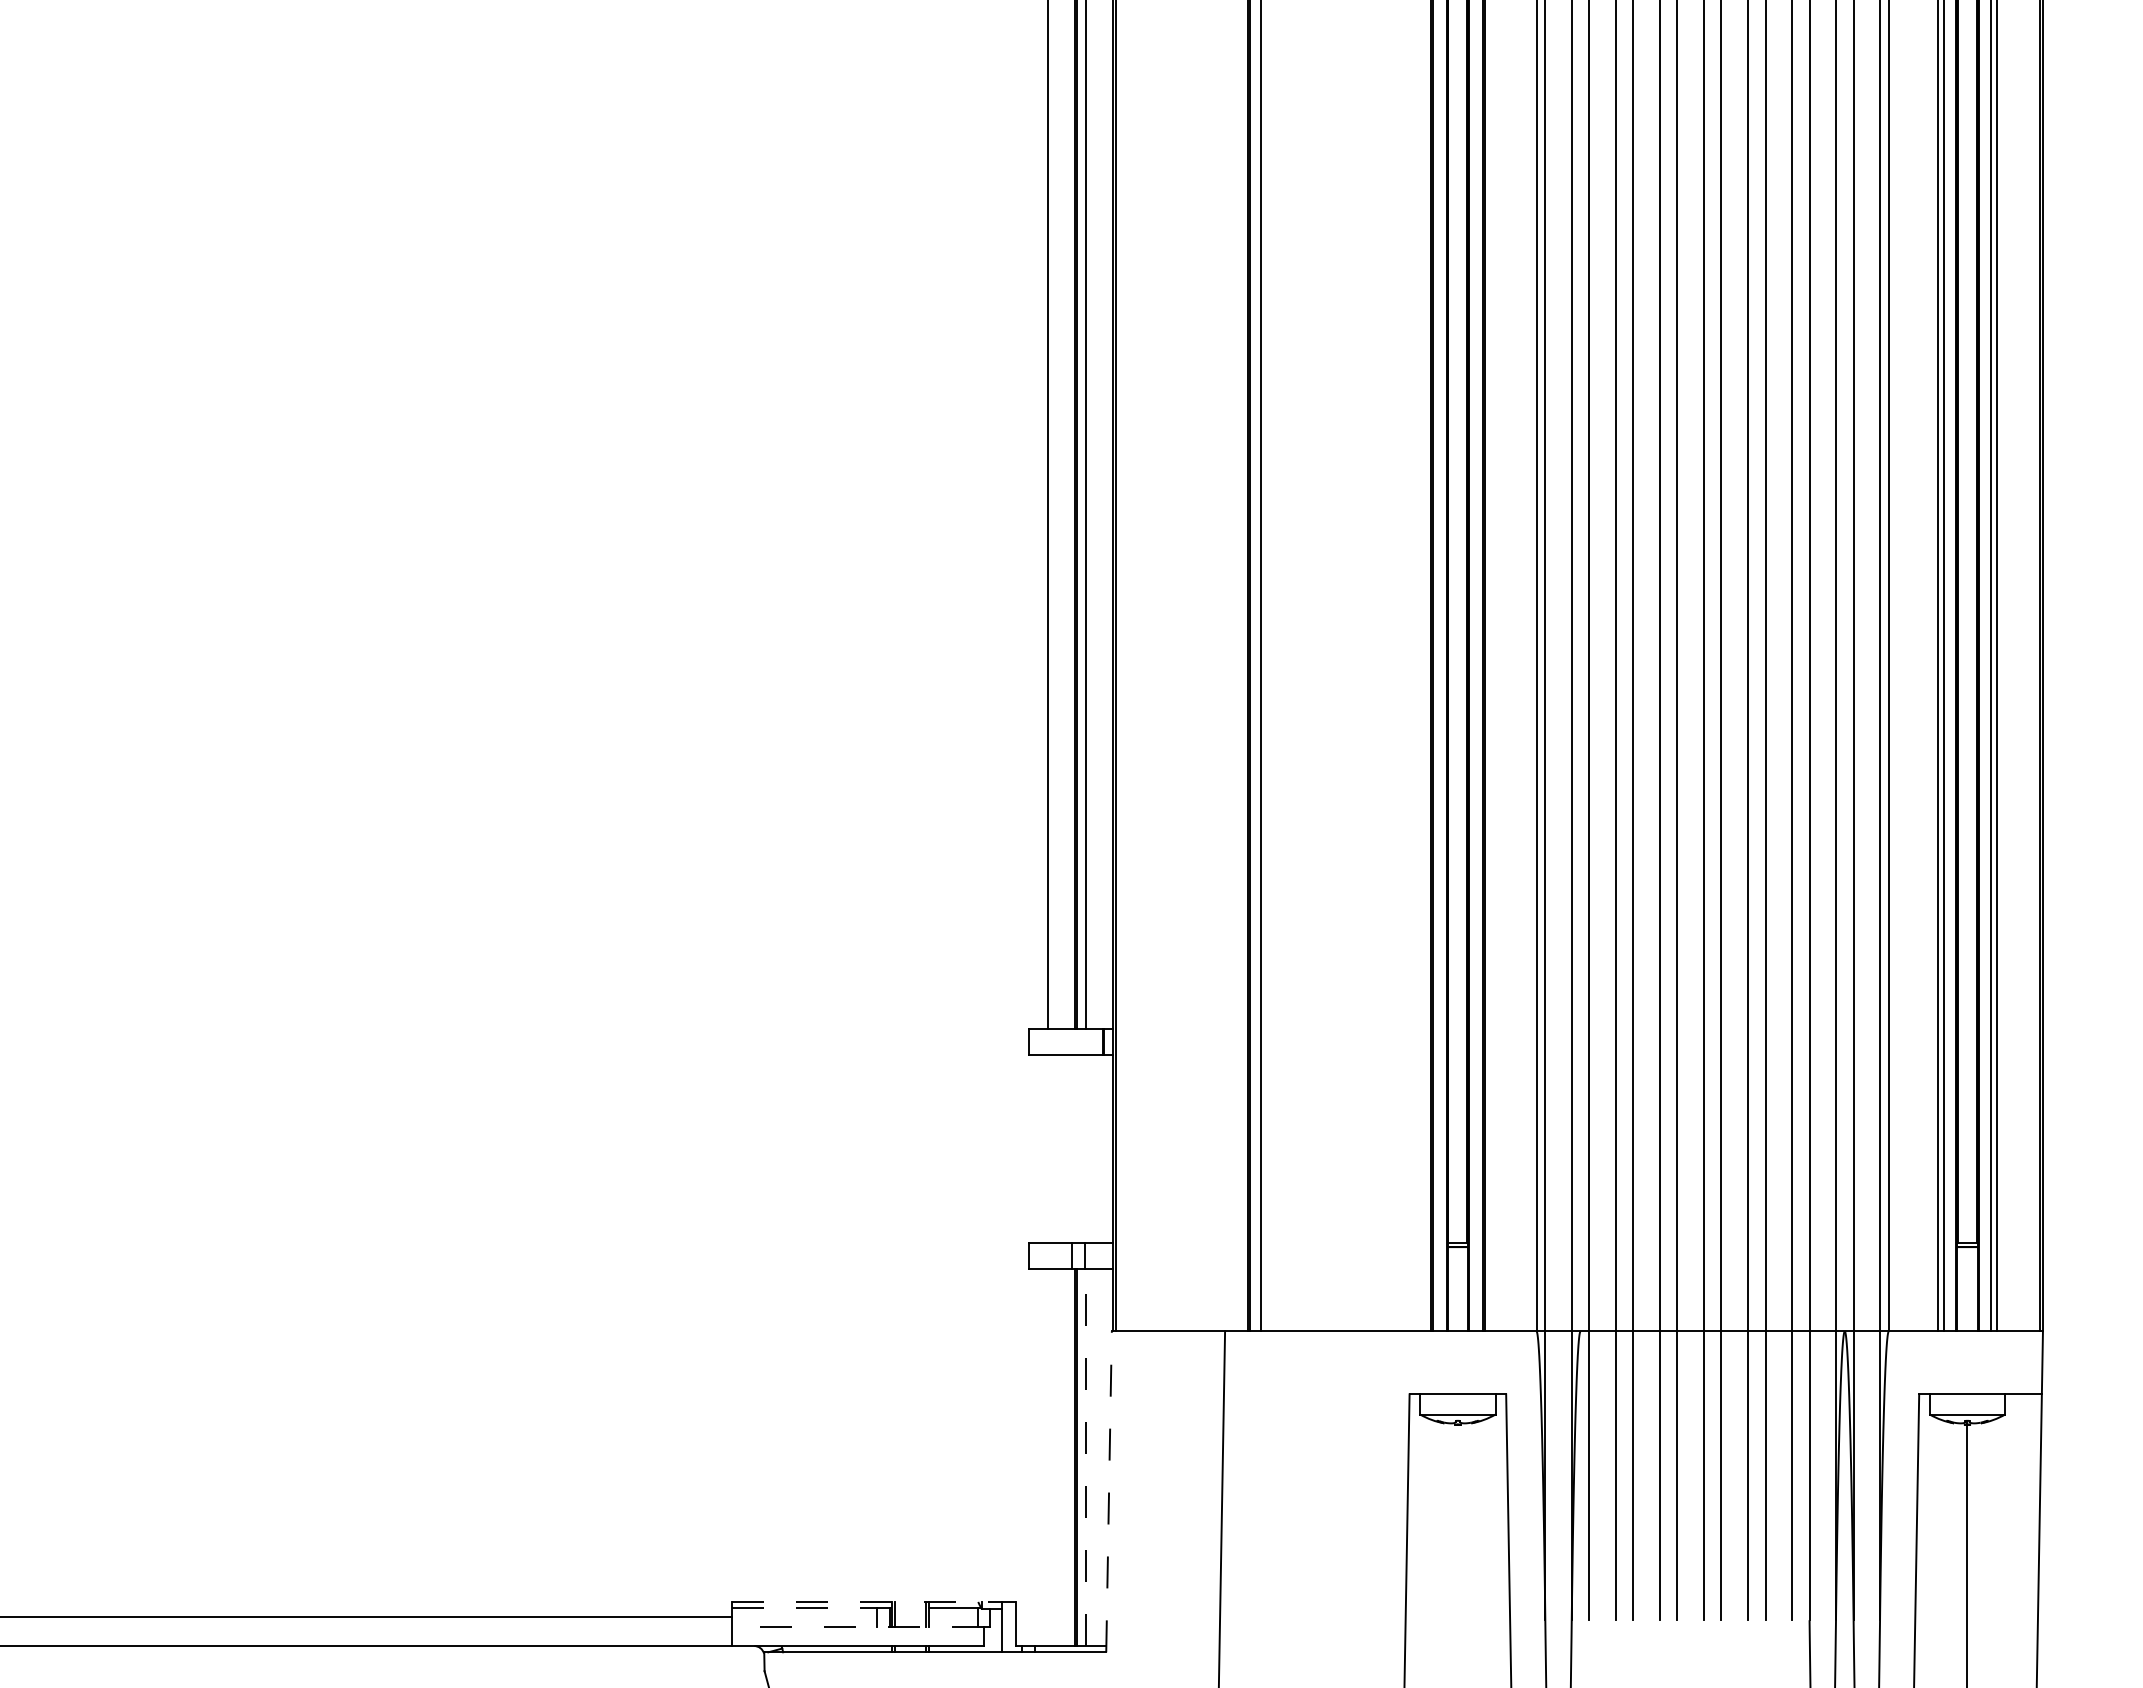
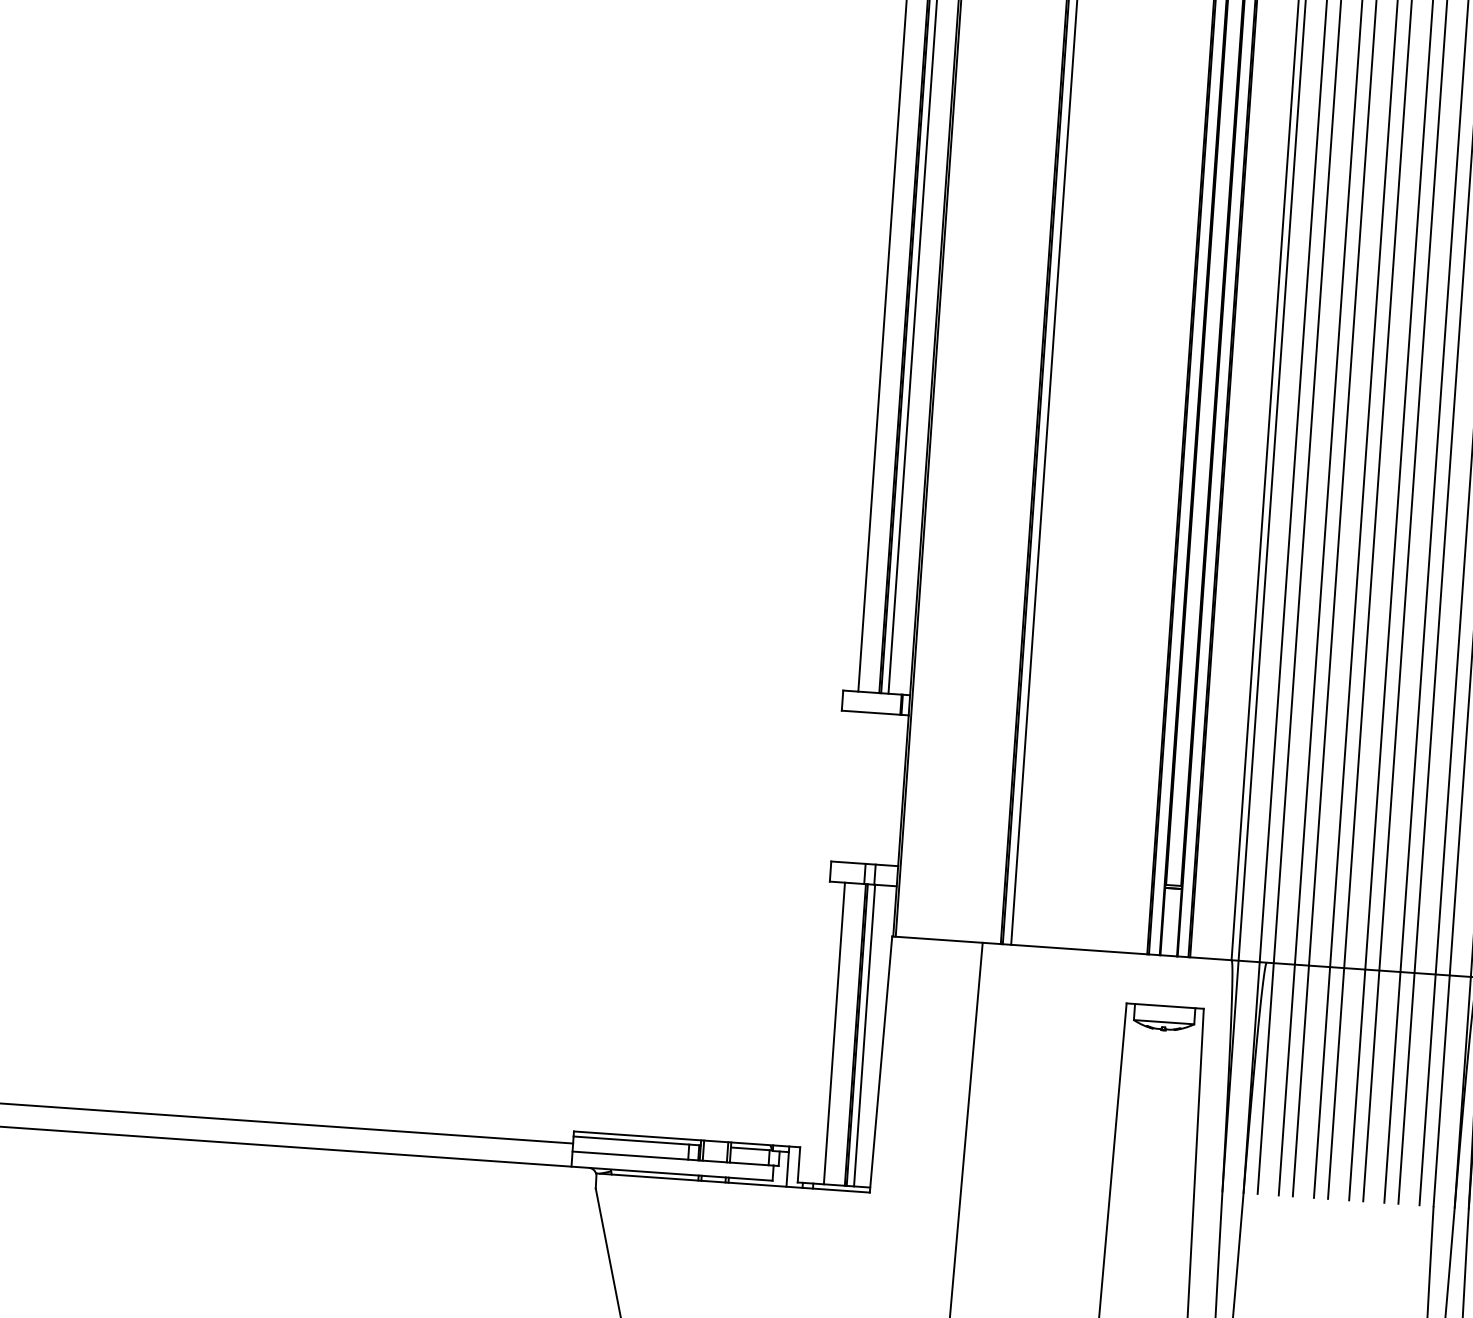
line: (1048, 1457) -> (834, 1033), added
line: (1086, 1457) -> (864, 1035), dashed -> solid
line: (1109, 1491) -> (881, 1064), dashed -> solid
line: (874, 1601) -> (687, 1139), dashed -> solid
line: (812, 1608) -> (637, 1141), dashed -> solid
line: (858, 1627) -> (673, 1158), dashed -> solid

